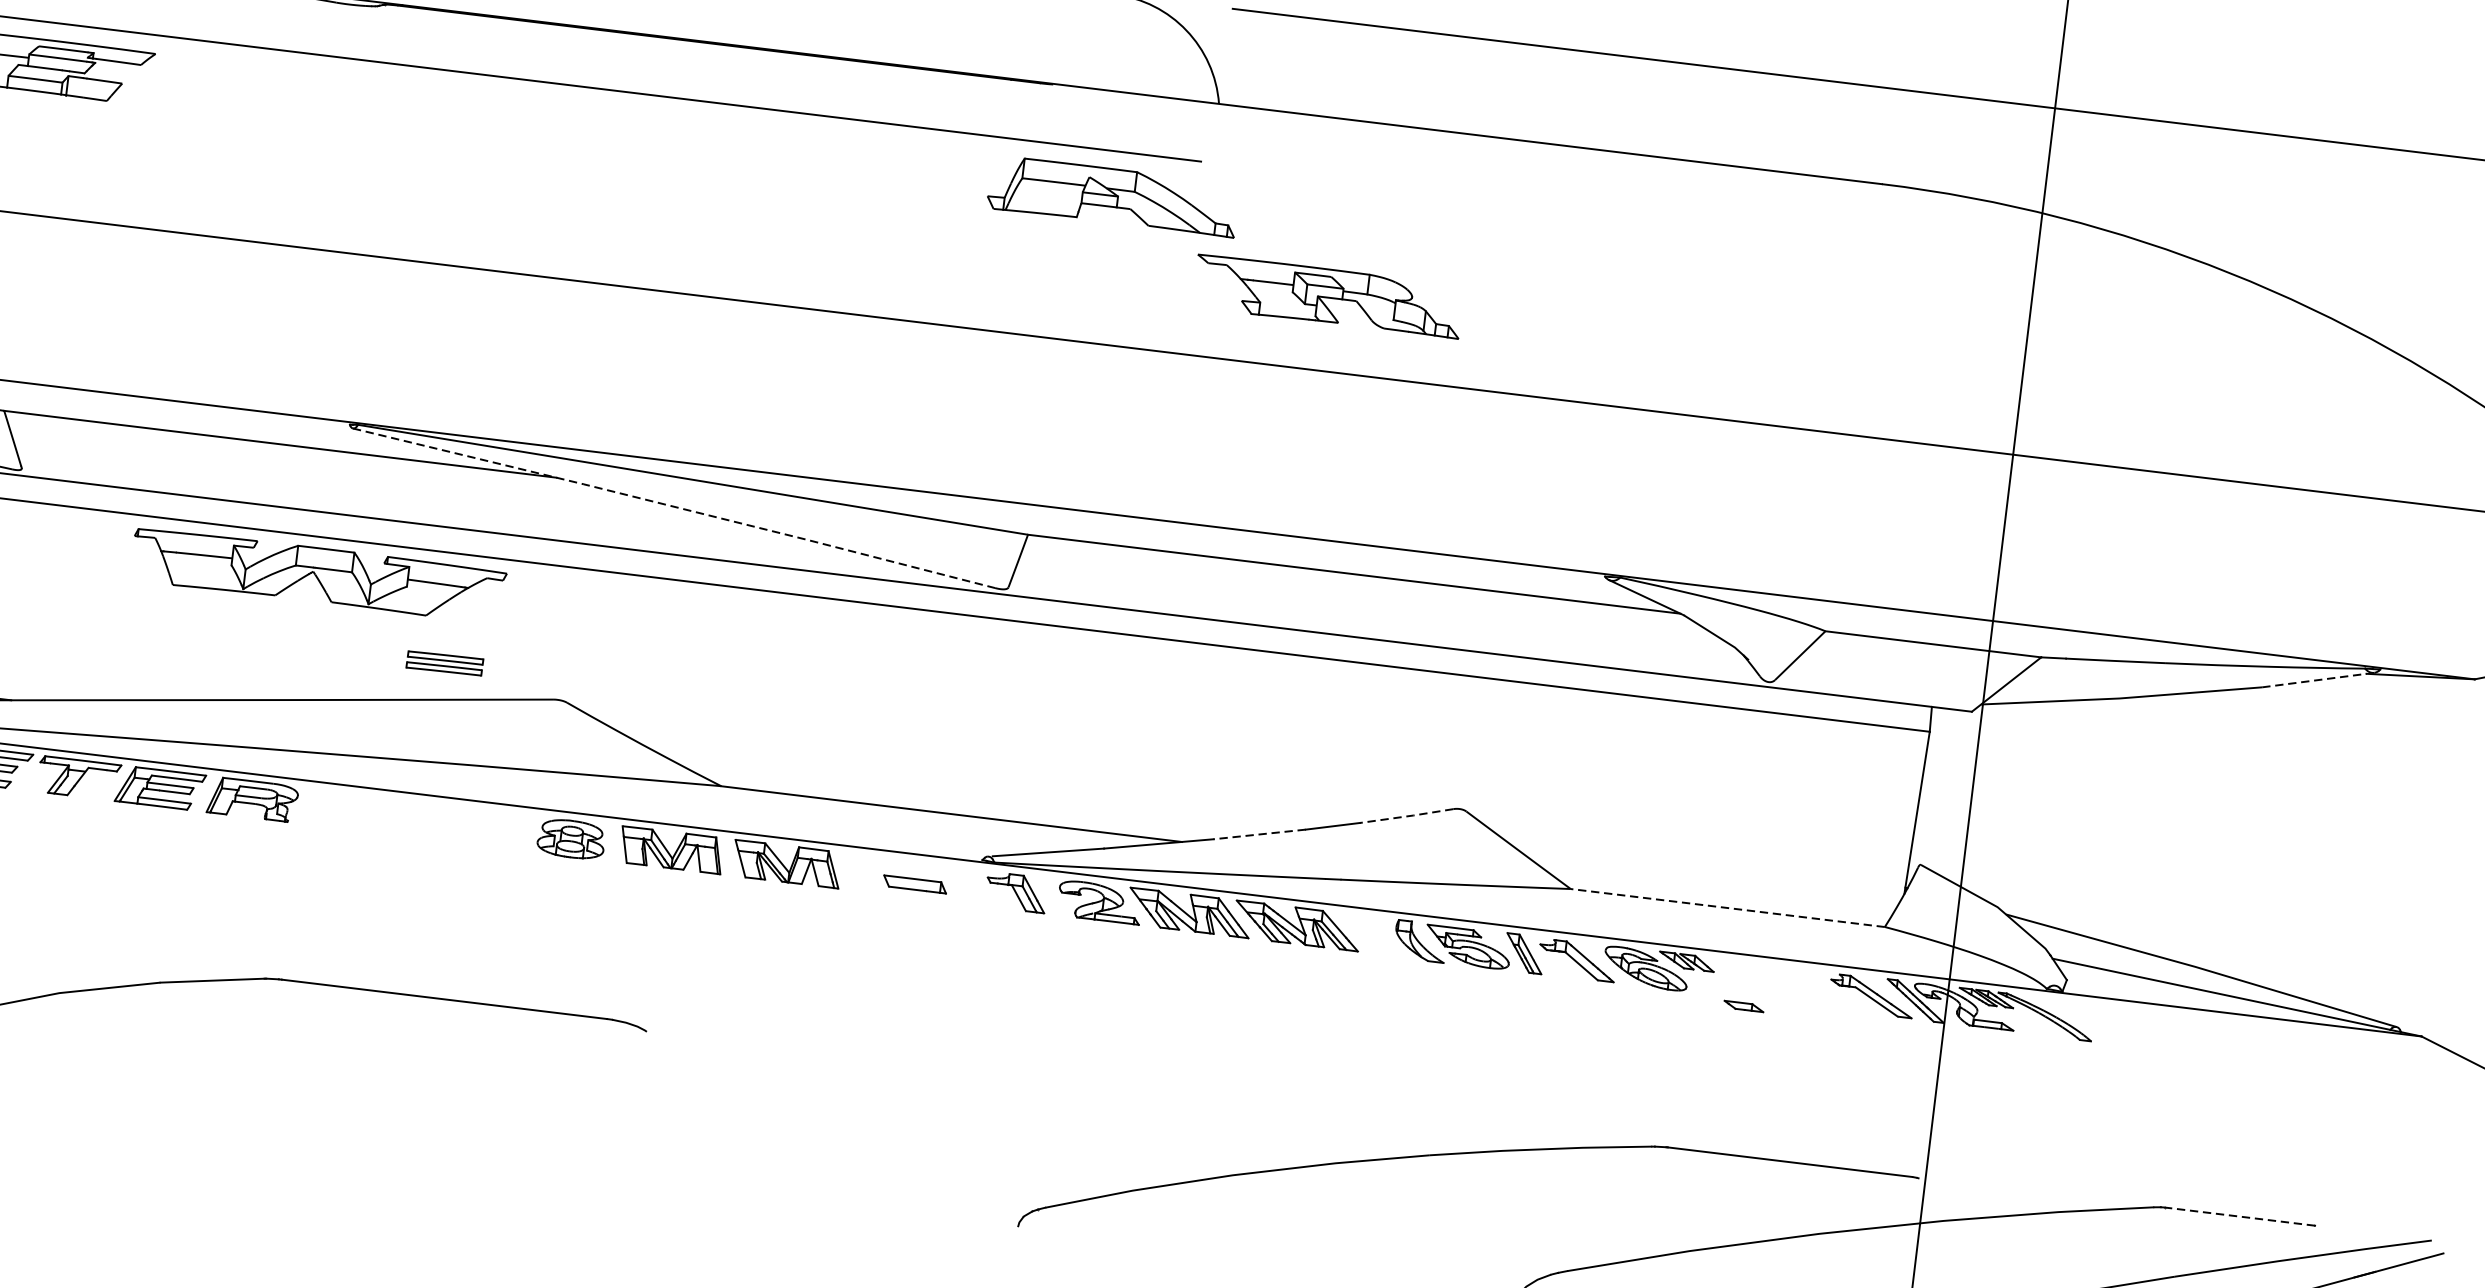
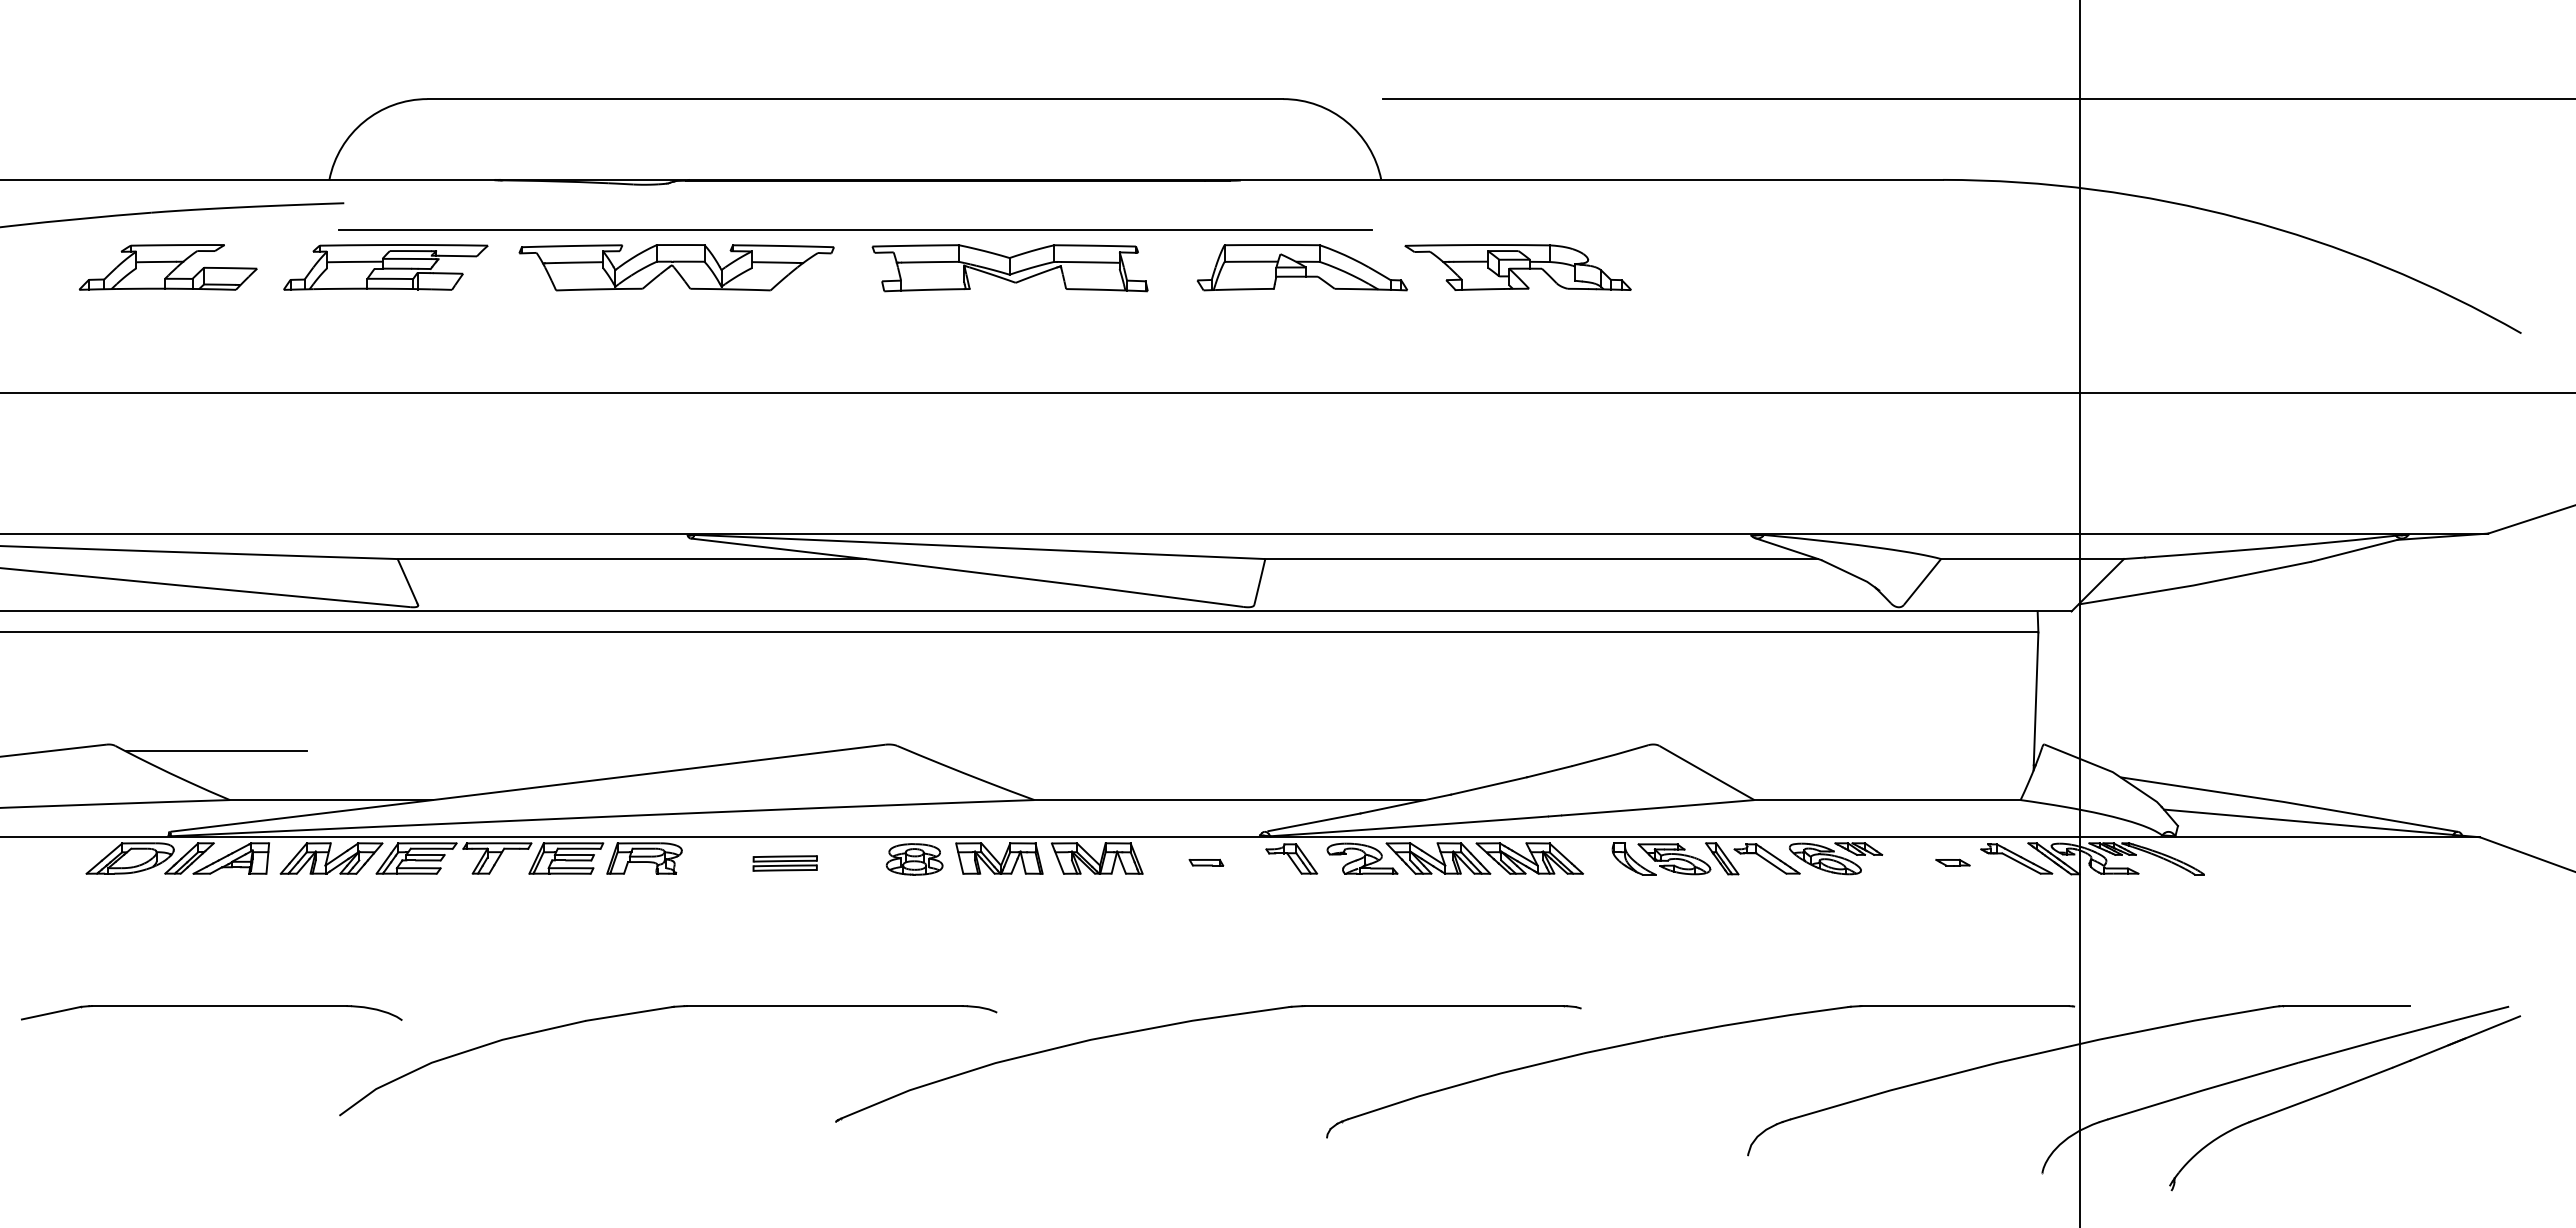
part: (767, 155) -> (1009, 268), added
part: (1327, 296) -> (1517, 267), moved
line: (674, 506) -> (967, 571), dashed -> solid
part: (318, 575) -> (676, 267), moved
part: (443, 663) -> (784, 863), moved
line: (2315, 680) -> (2355, 550), dashed -> solid
line: (1407, 817) -> (1610, 756), dashed -> solid
line: (1258, 835) -> (1488, 786), dashed -> solid
part: (915, 884) -> (1206, 862), size x0.62
line: (1727, 908) -> (1887, 800), dashed -> solid
part: (1743, 1006) -> (1952, 862), moved
part: (889, 1070) -> (1203, 1020), added
line: (2239, 1217) -> (2346, 1006), dashed -> solid

